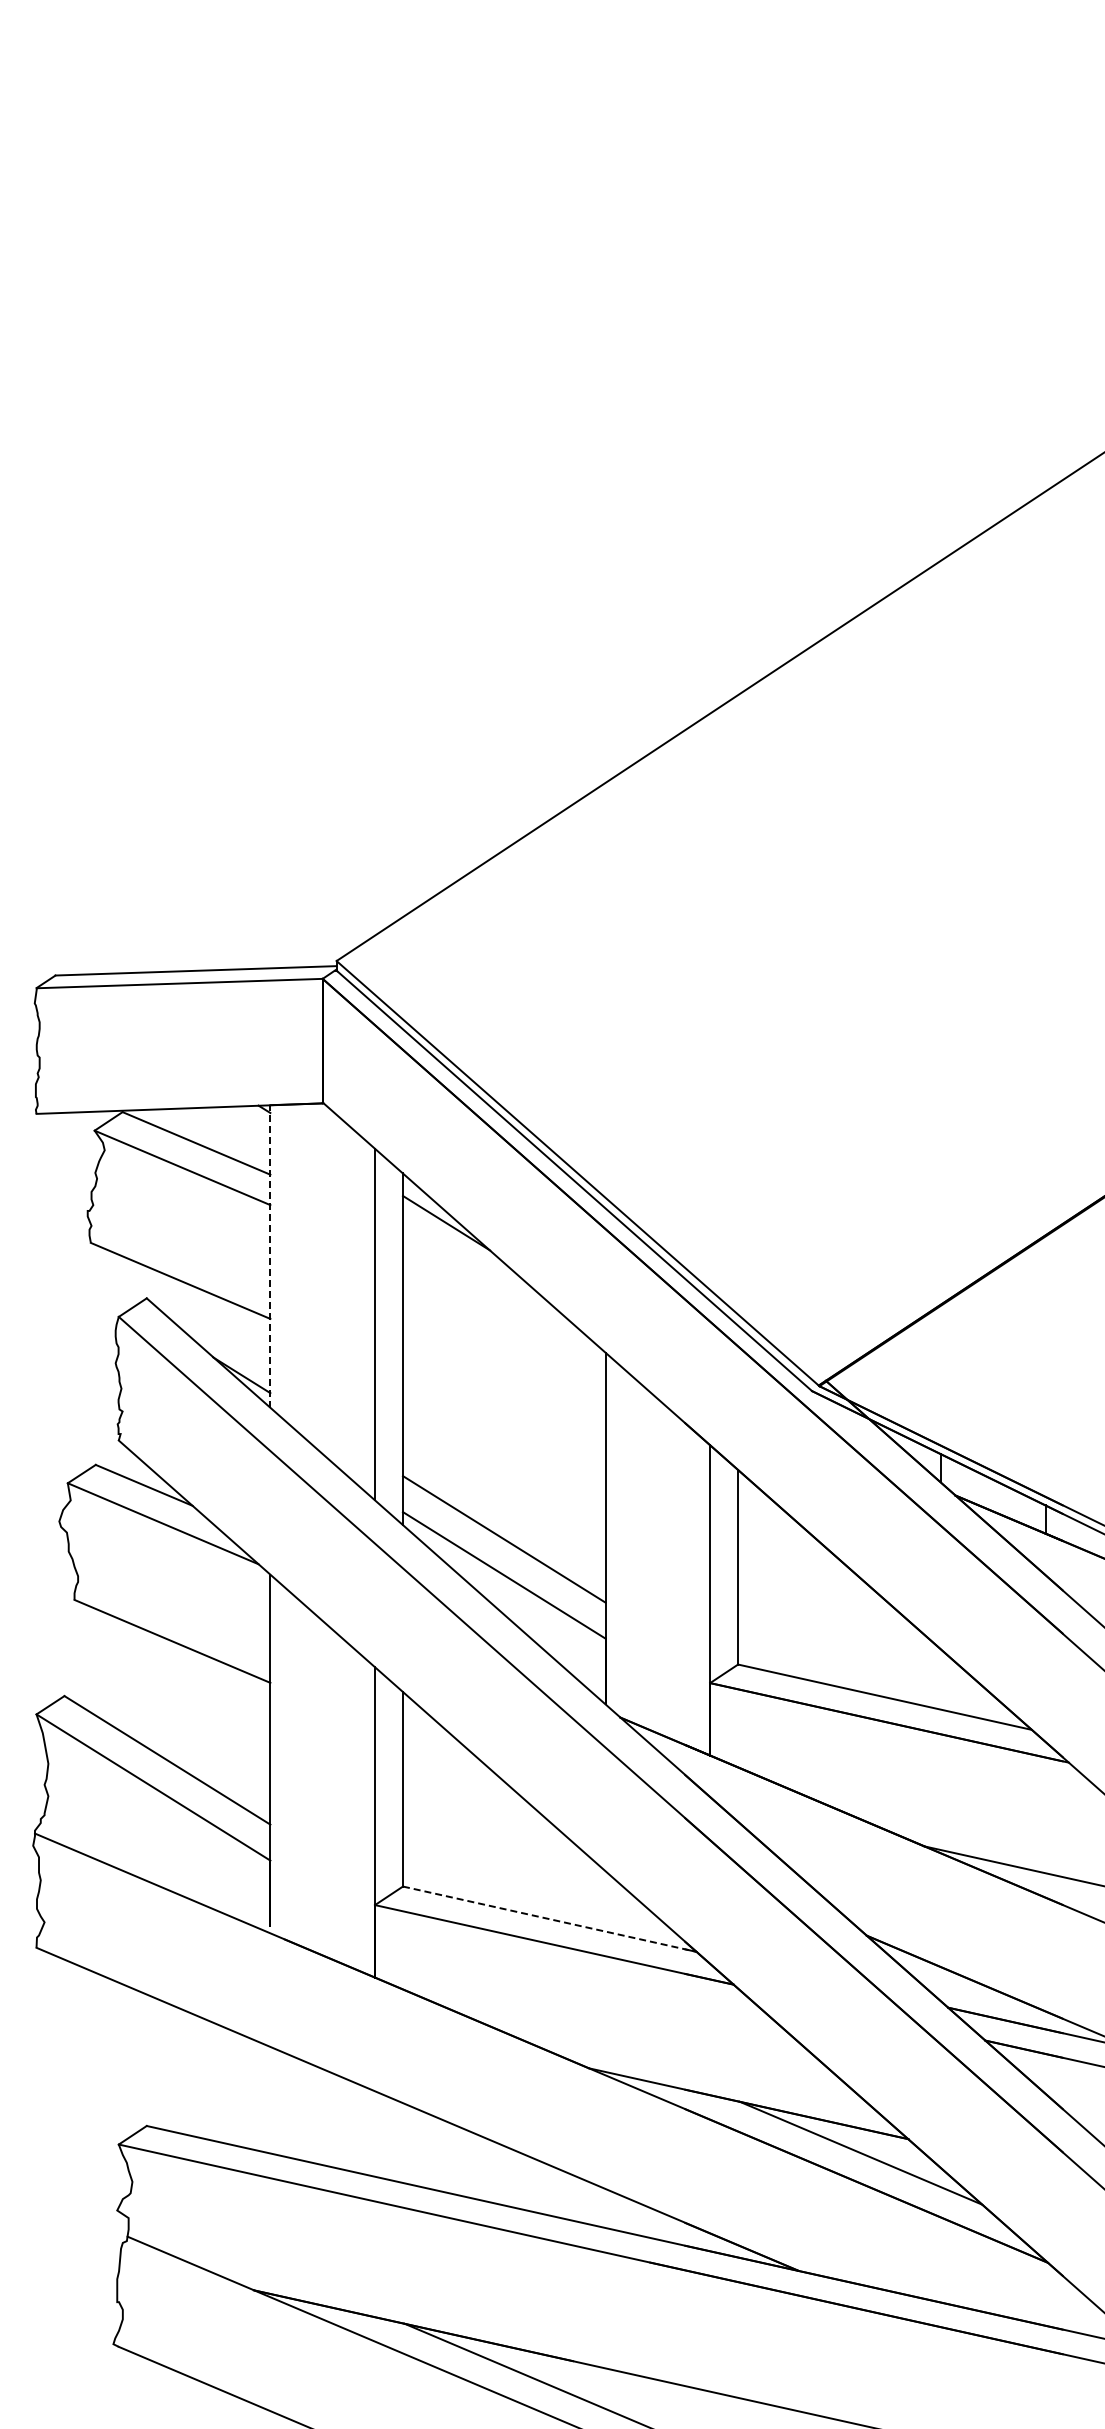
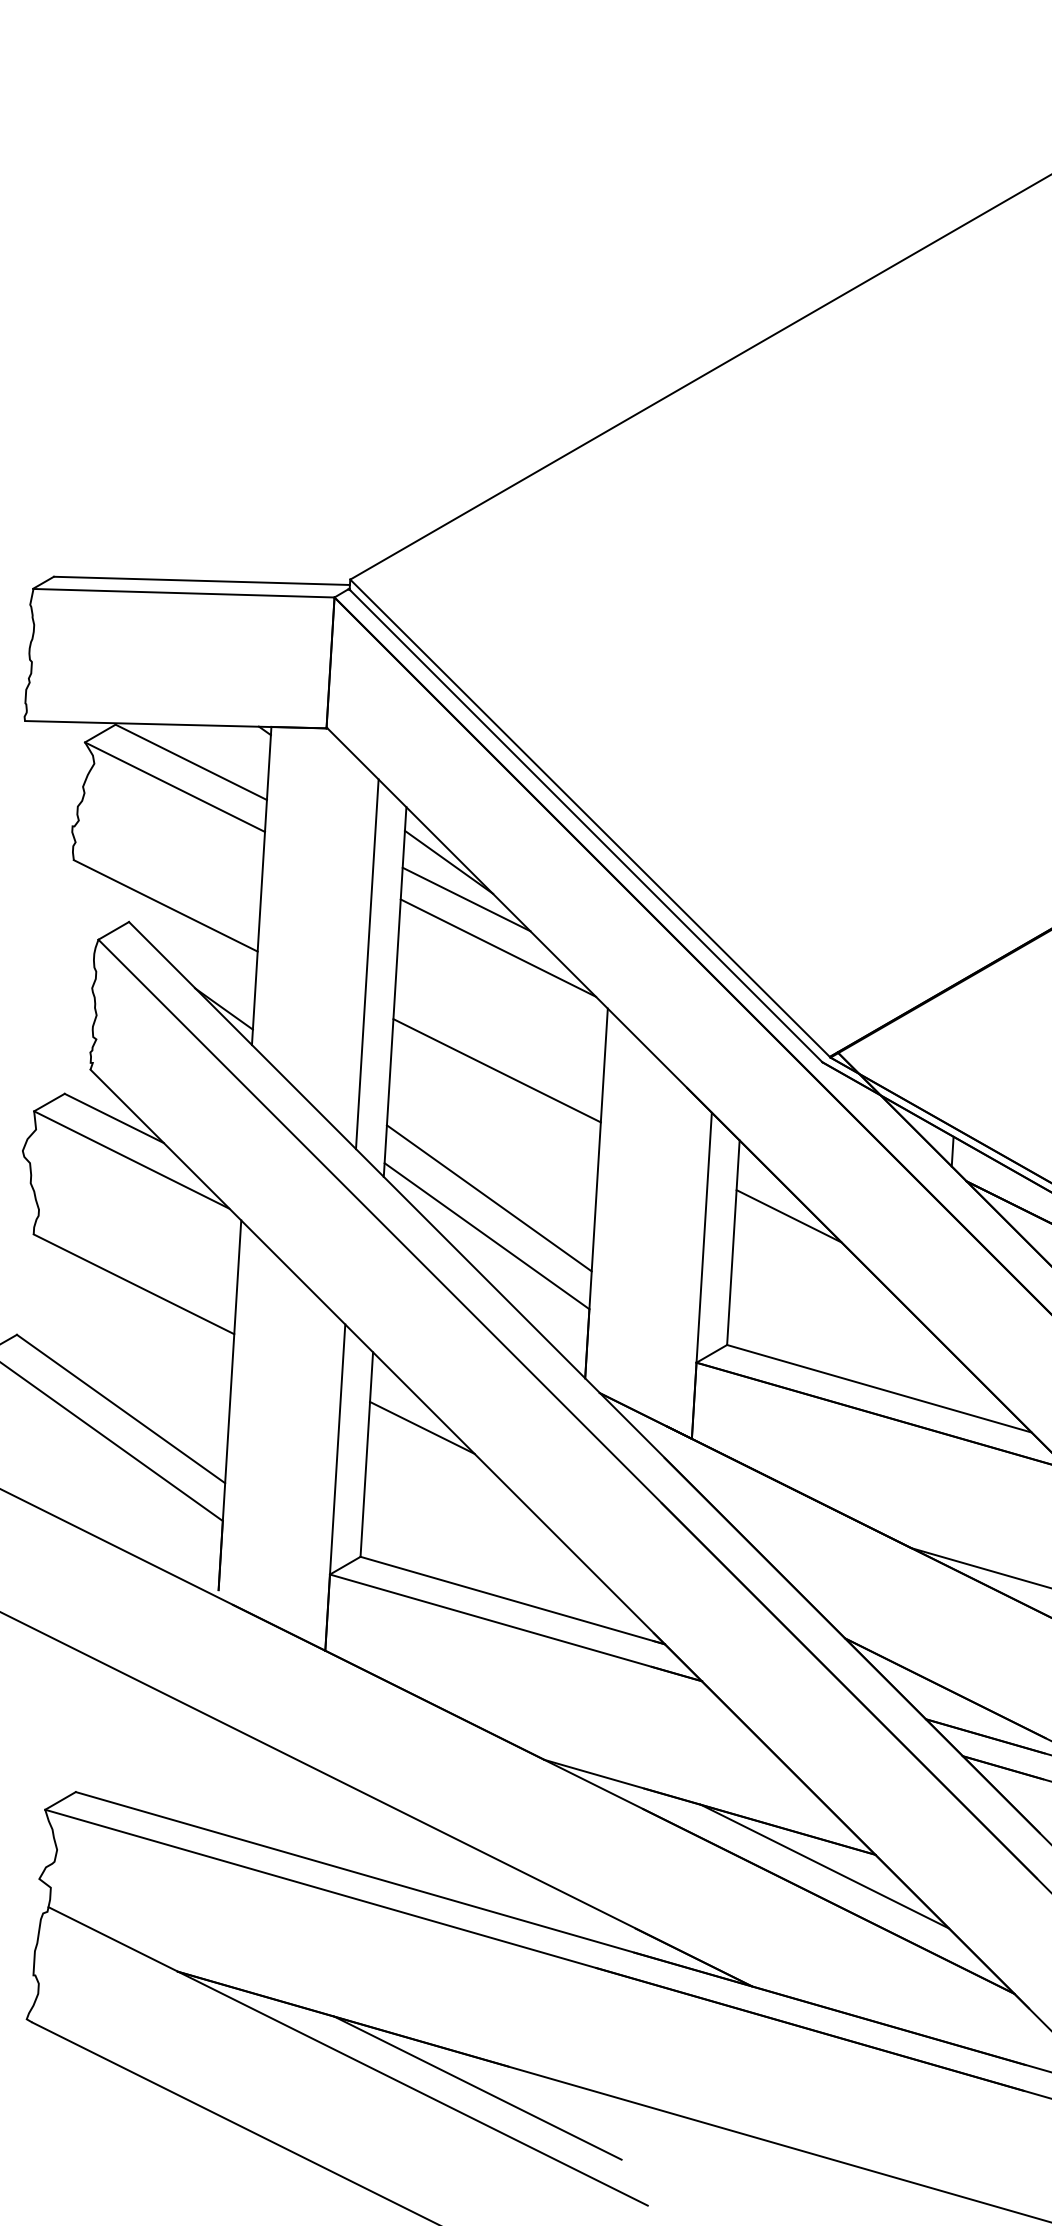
line: (270, 1256) -> (261, 885), dashed -> solid
line: (464, 1257) -> (465, 899), added
line: (497, 1301) -> (497, 947), added
line: (503, 1417) -> (496, 1070), added
line: (789, 1538) -> (789, 1215), added
line: (453, 1760) -> (421, 1427), added
line: (550, 1919) -> (513, 1600), dashed -> solid

